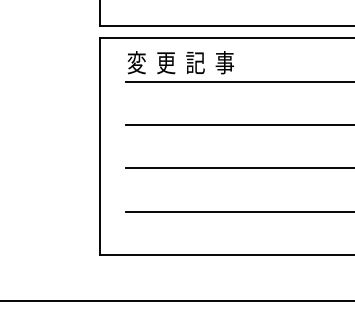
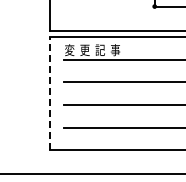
line: (99, 146) -> (50, 93), solid -> dashed

